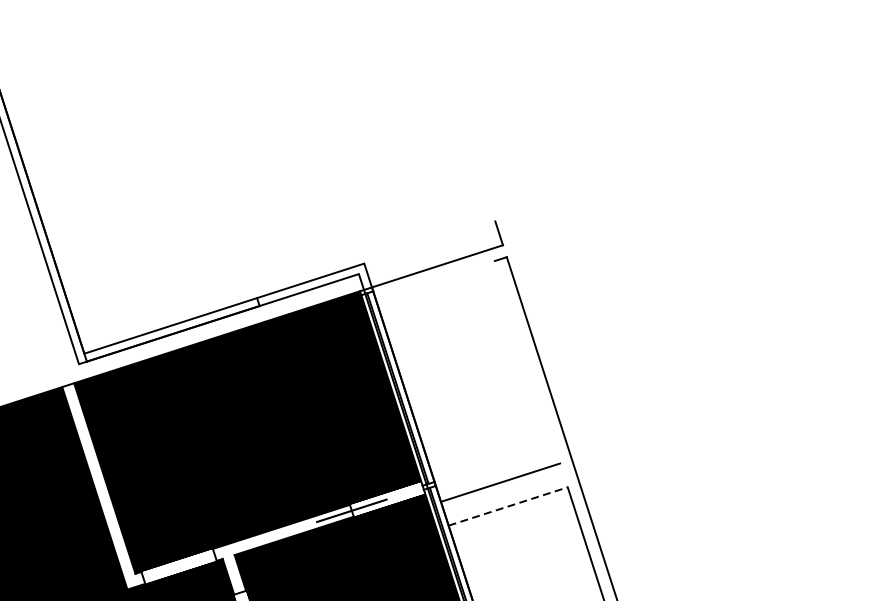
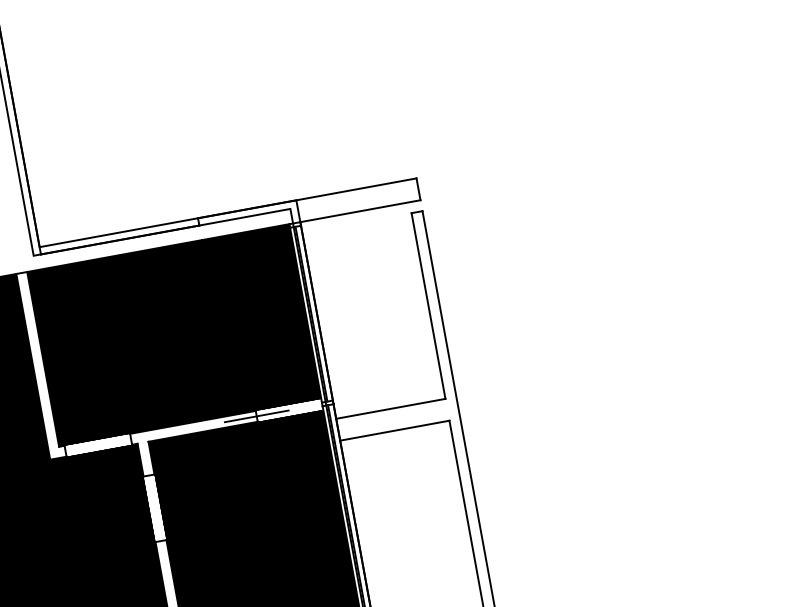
line: (376, 259) -> (307, 198), added
line: (527, 361) -> (428, 305), added
line: (507, 506) -> (394, 430), dashed -> solid

